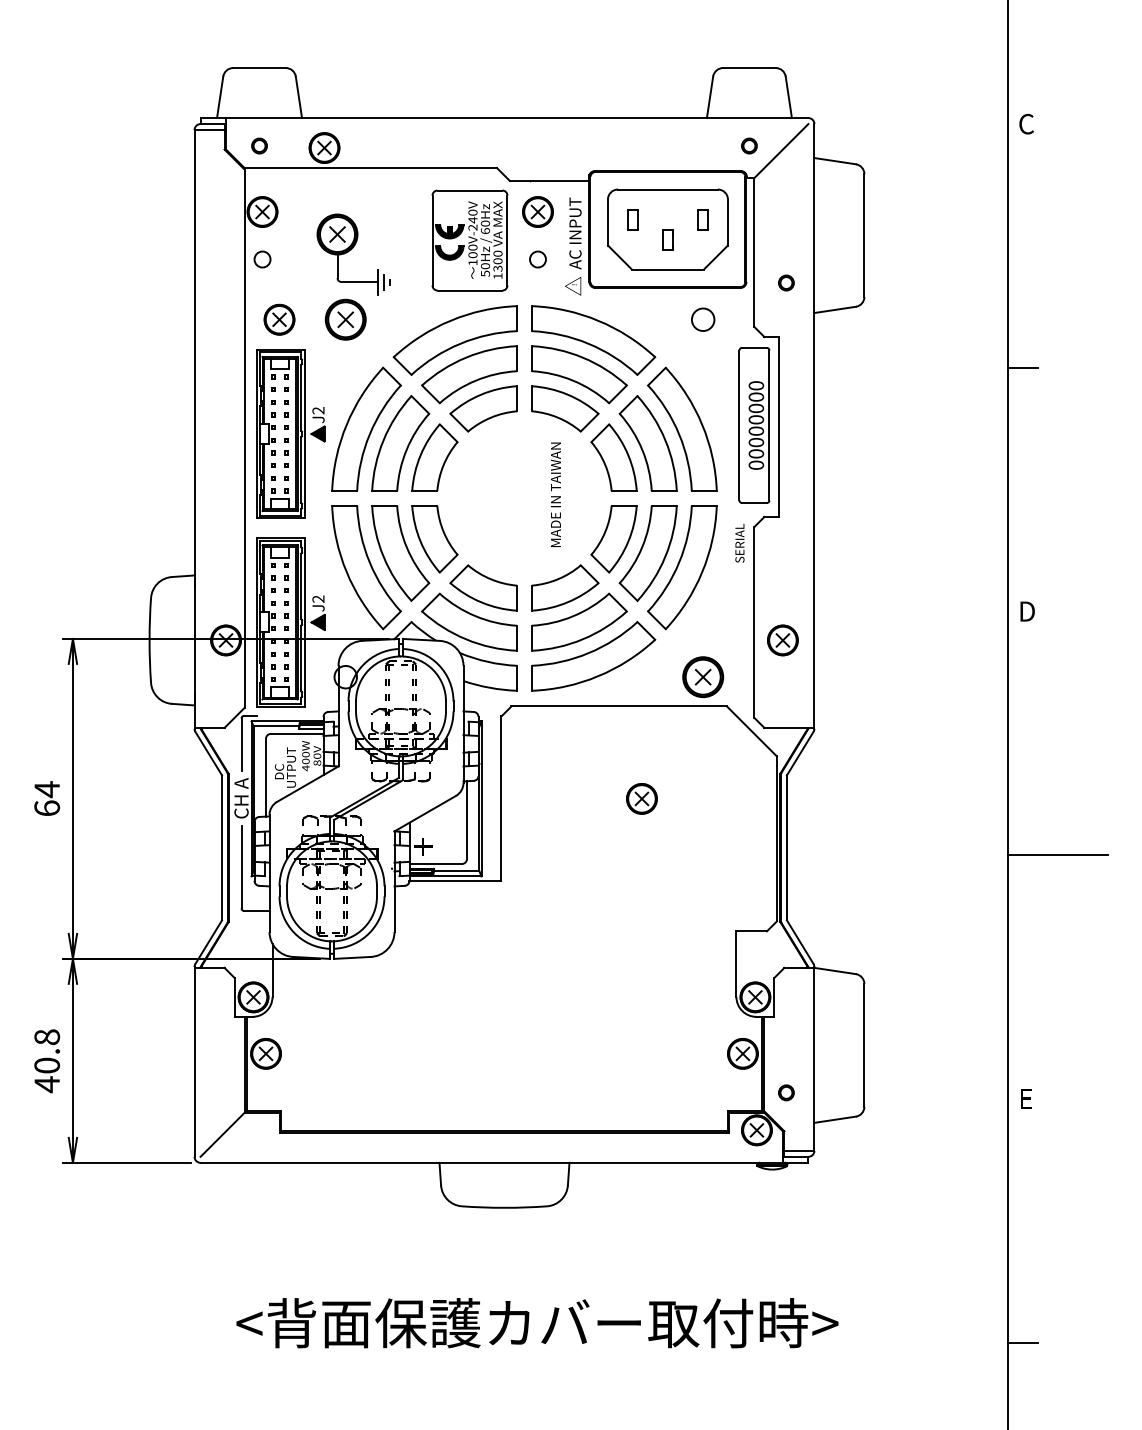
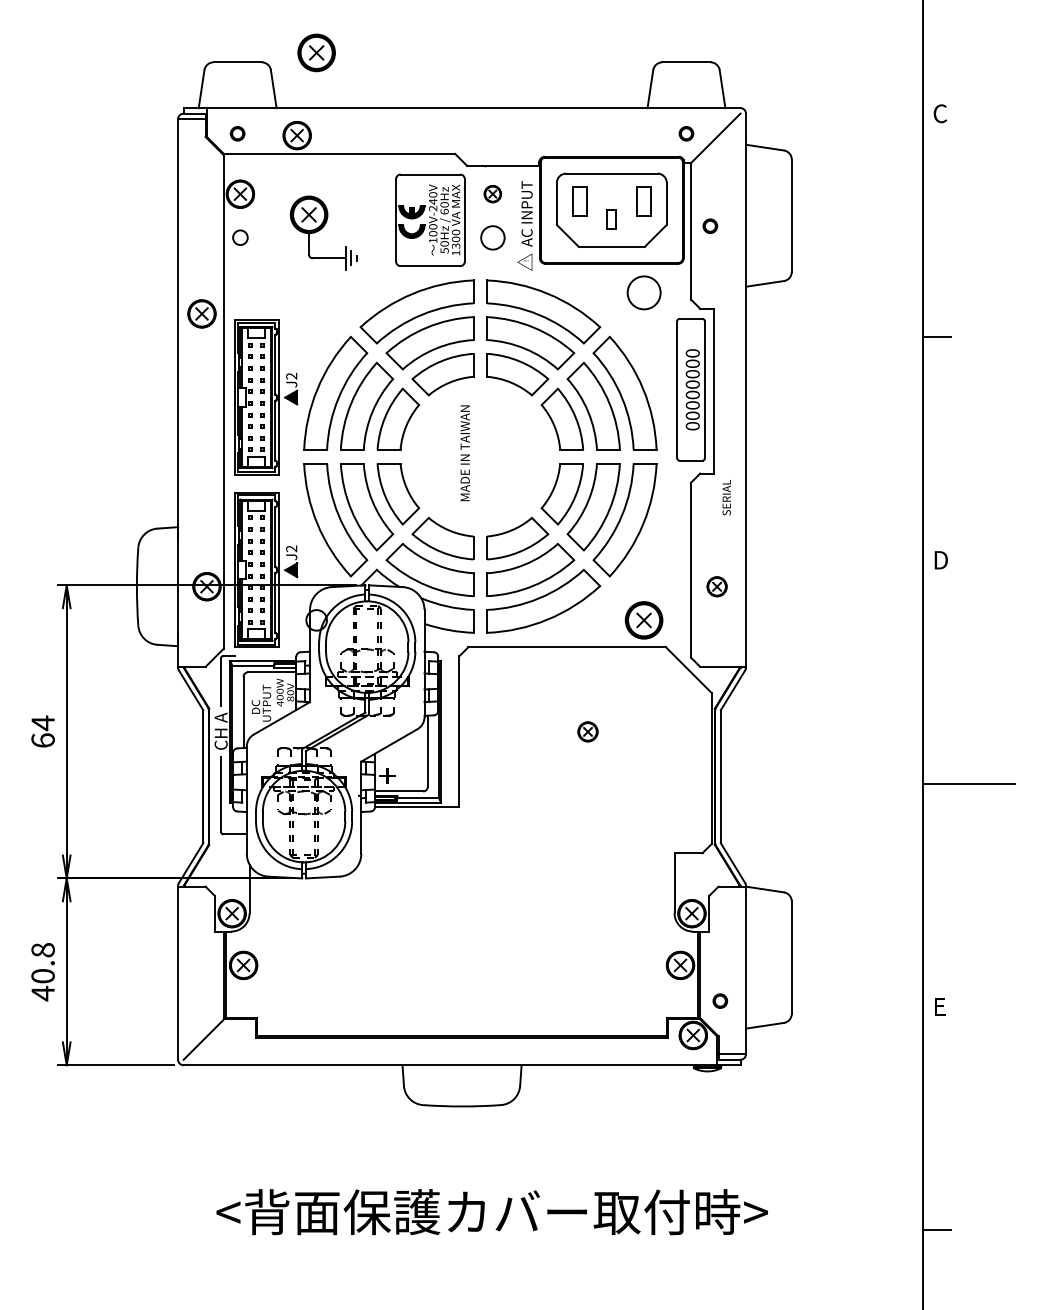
part: (537, 211) -> (492, 193), size x0.6
part: (632, 218) -> (579, 200), size x1.6
part: (702, 218) -> (643, 200), size x1.6
circle: (537, 259) -> (492, 237), size x1.6
part: (786, 282) -> (710, 225), moved
part: (278, 319) -> (201, 313), moved
part: (345, 319) -> (316, 52), moved
circle: (702, 319) -> (643, 292), size x1.6
text: (555, 495) -> (464, 453), moved
text: (739, 543) -> (726, 497), moved
part: (782, 640) -> (716, 586), size x0.7
part: (641, 798) -> (587, 731), size x0.7

